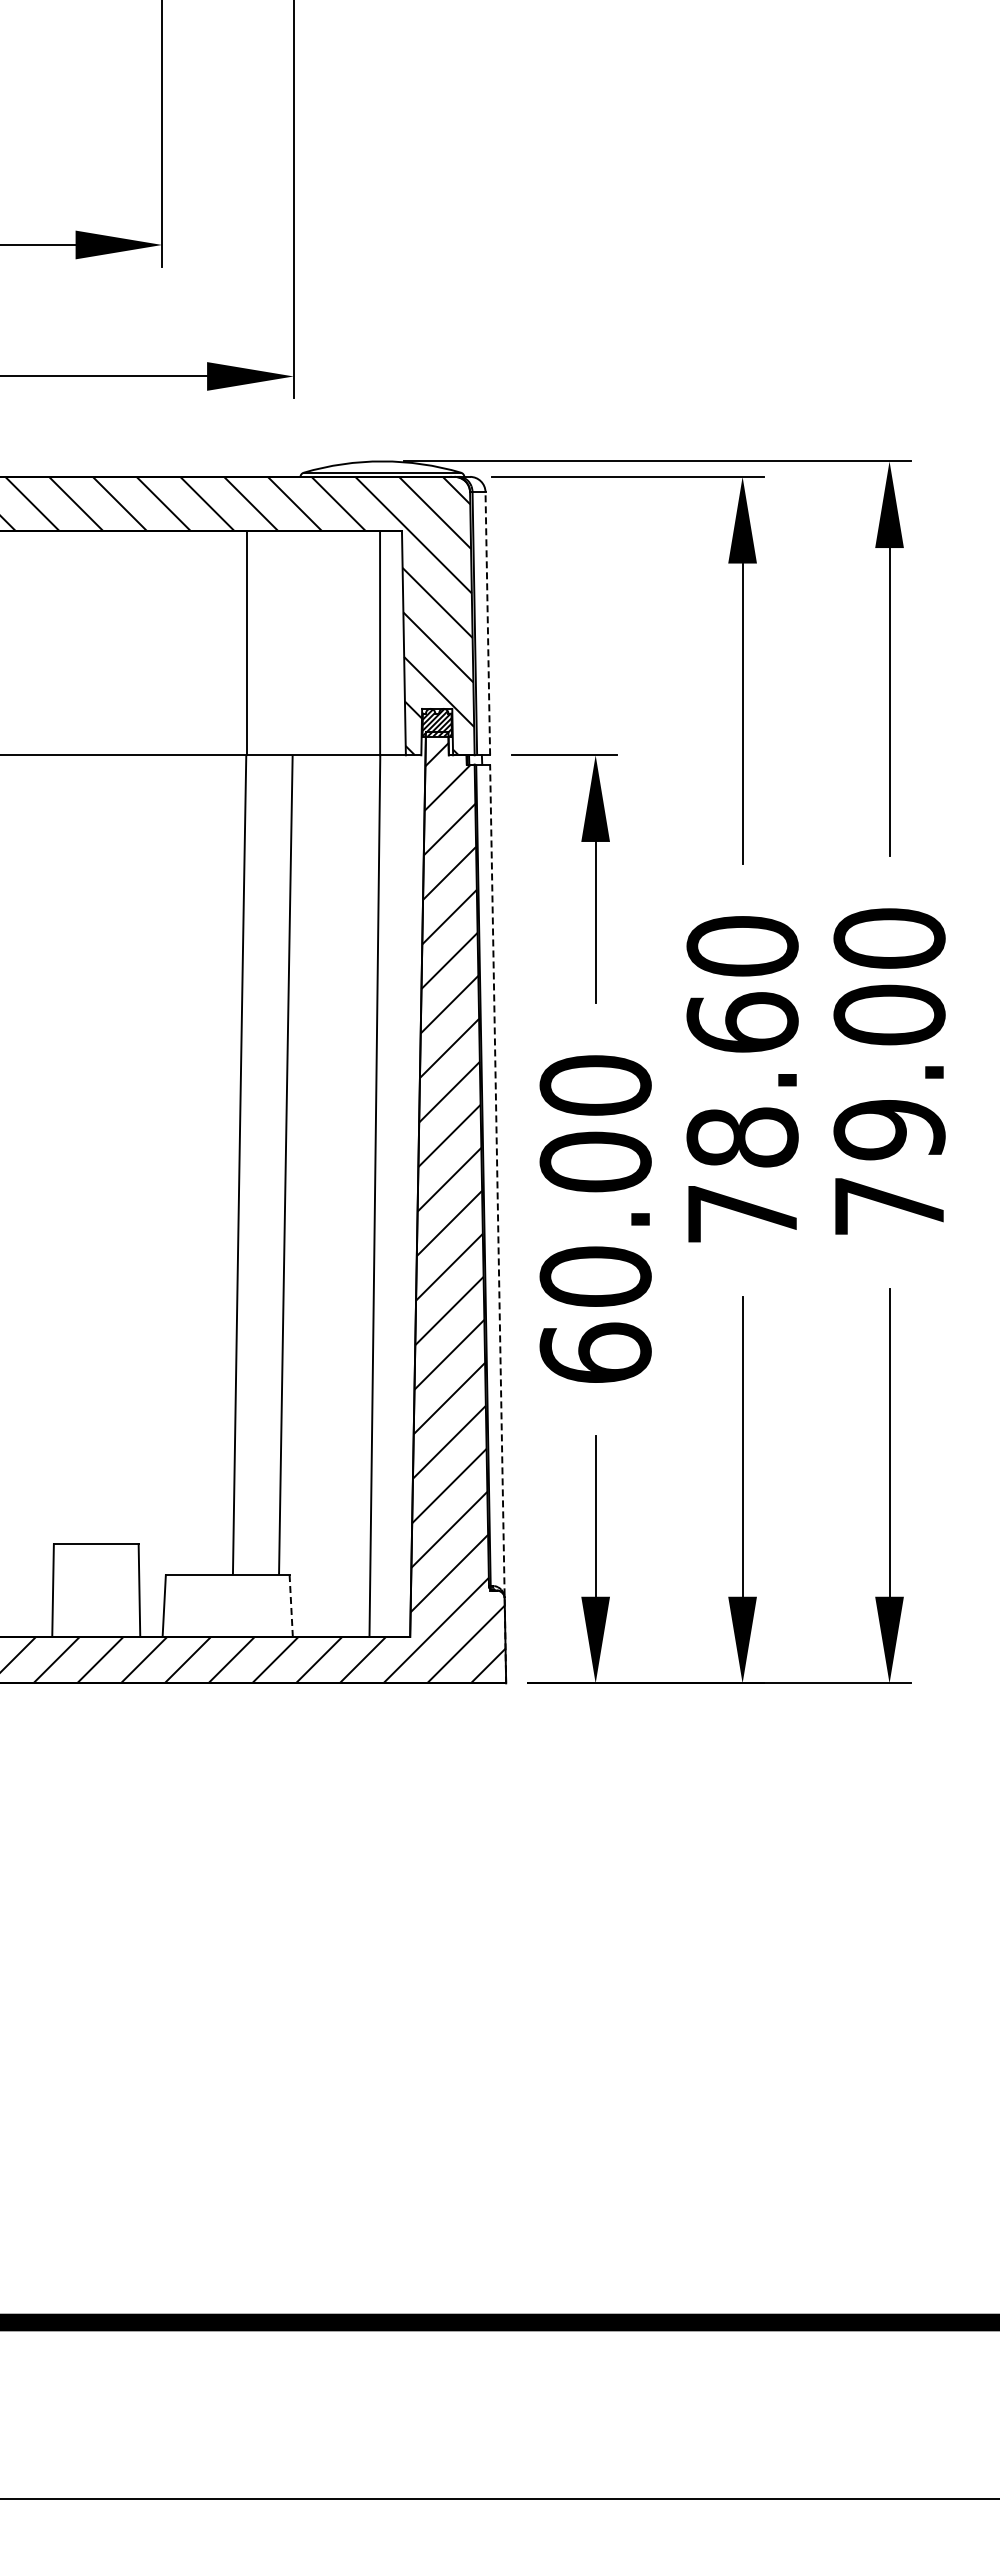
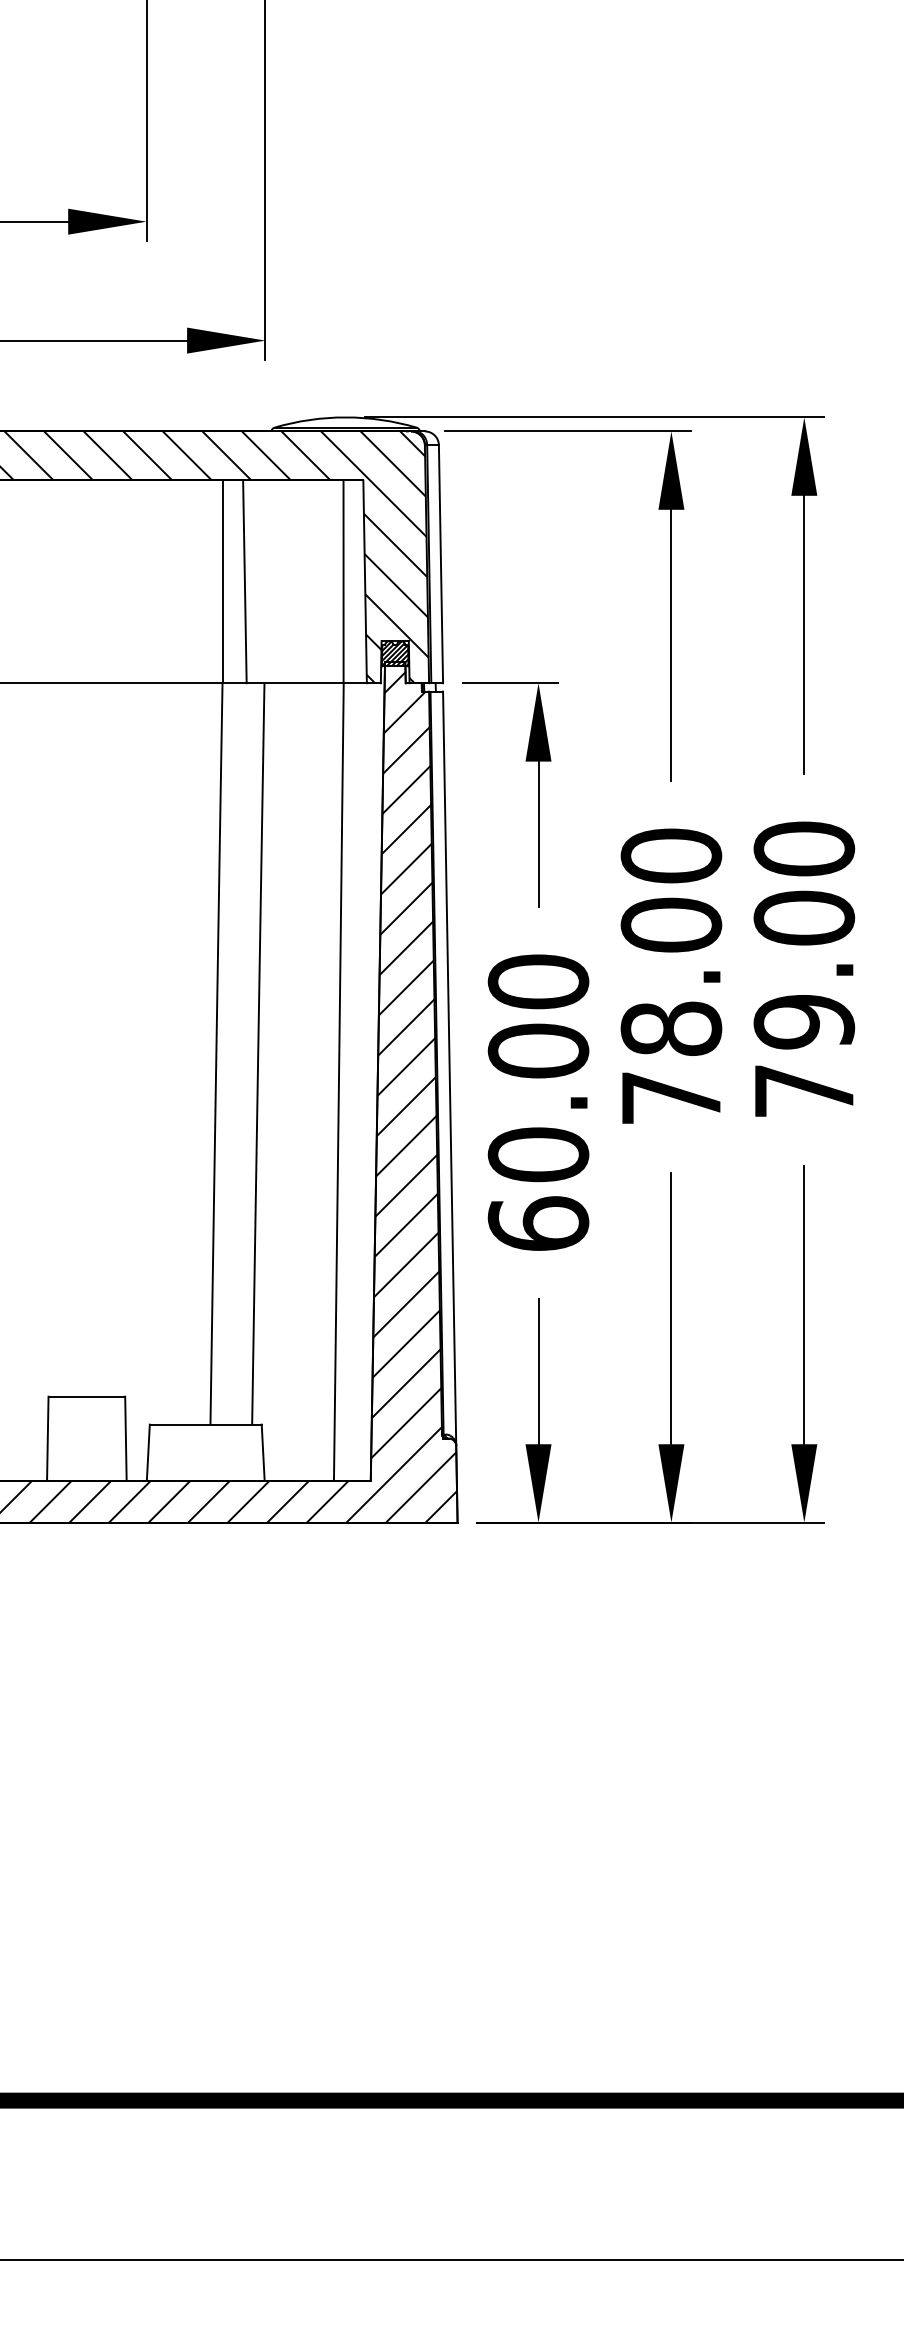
line: (487, 623) -> (440, 564), dashed -> solid
line: (270, 643) -> (244, 582), added
text: (742, 1022) -> (671, 924), 78.60 -> 78.00
line: (498, 1223) -> (450, 1106), dashed -> solid
line: (291, 1606) -> (263, 1453), dashed -> solid

